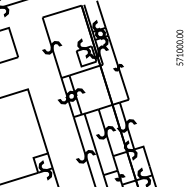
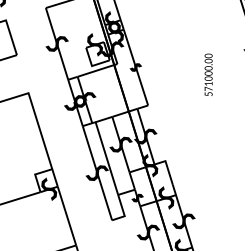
text: (179, 47) -> (208, 74), moved

